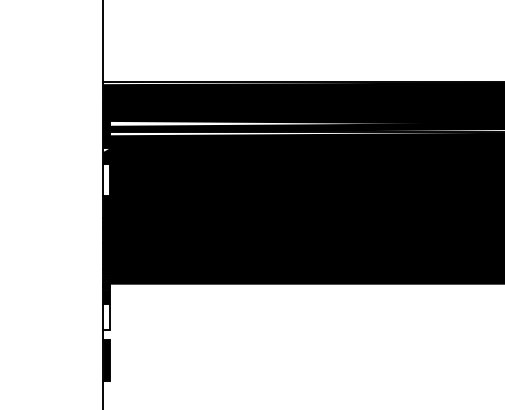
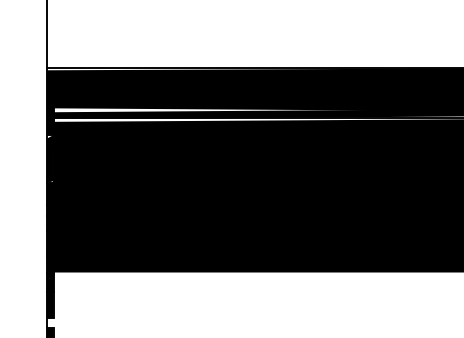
fill: (106, 180) -> (49, 167), added
fill: (106, 316) -> (49, 304), added

